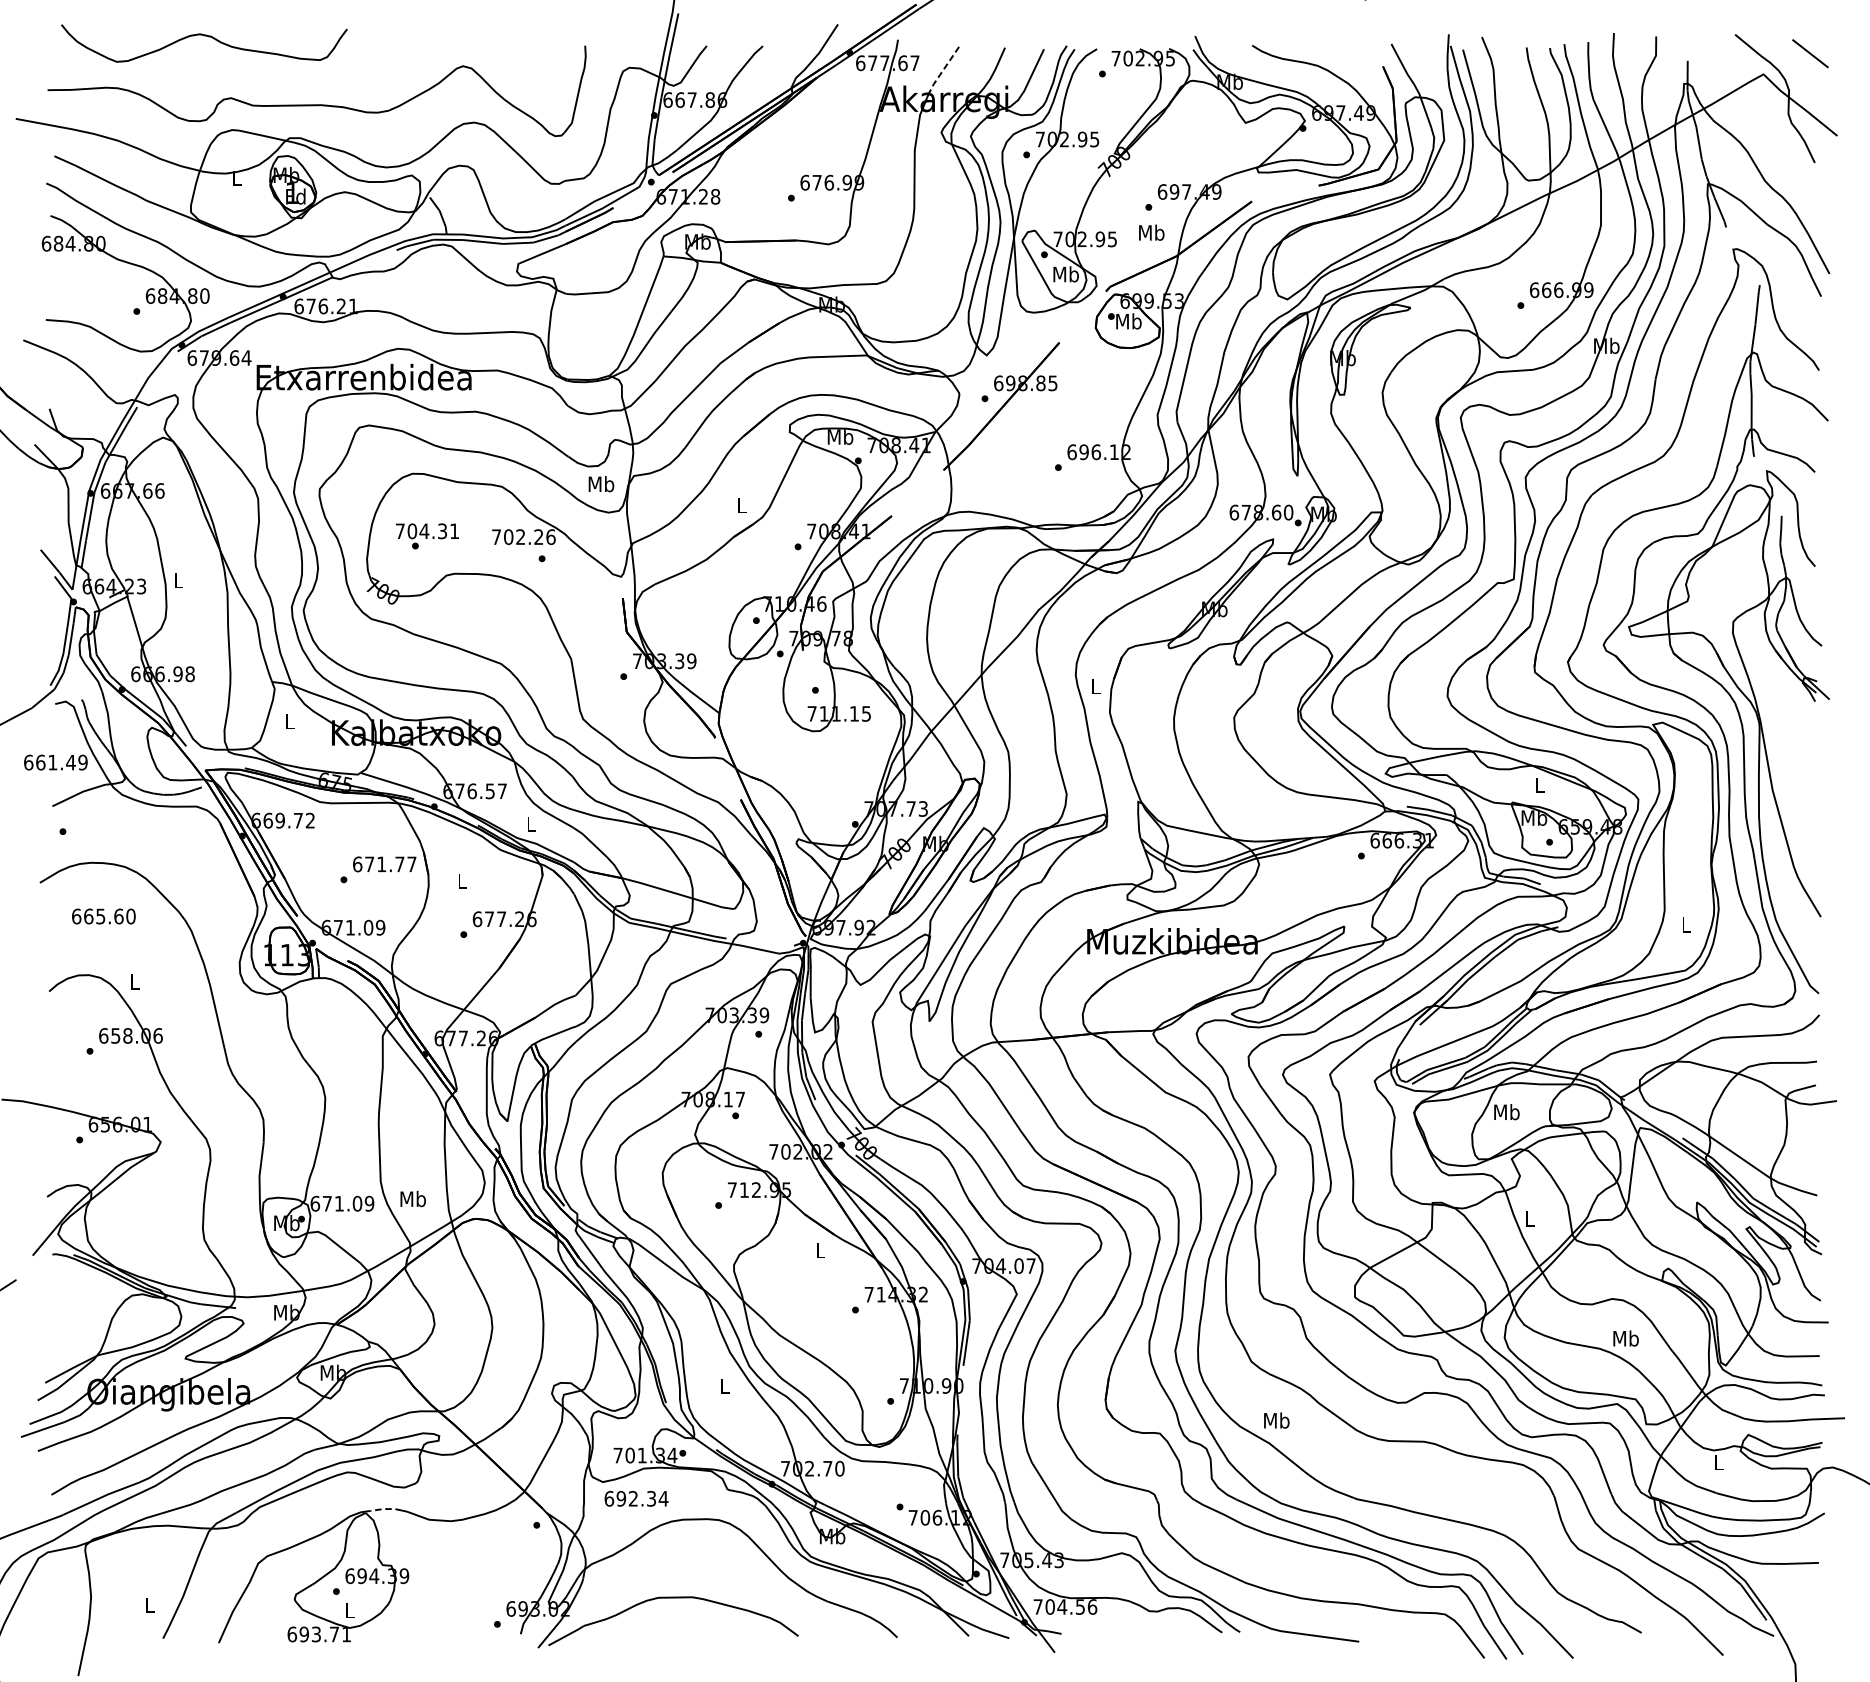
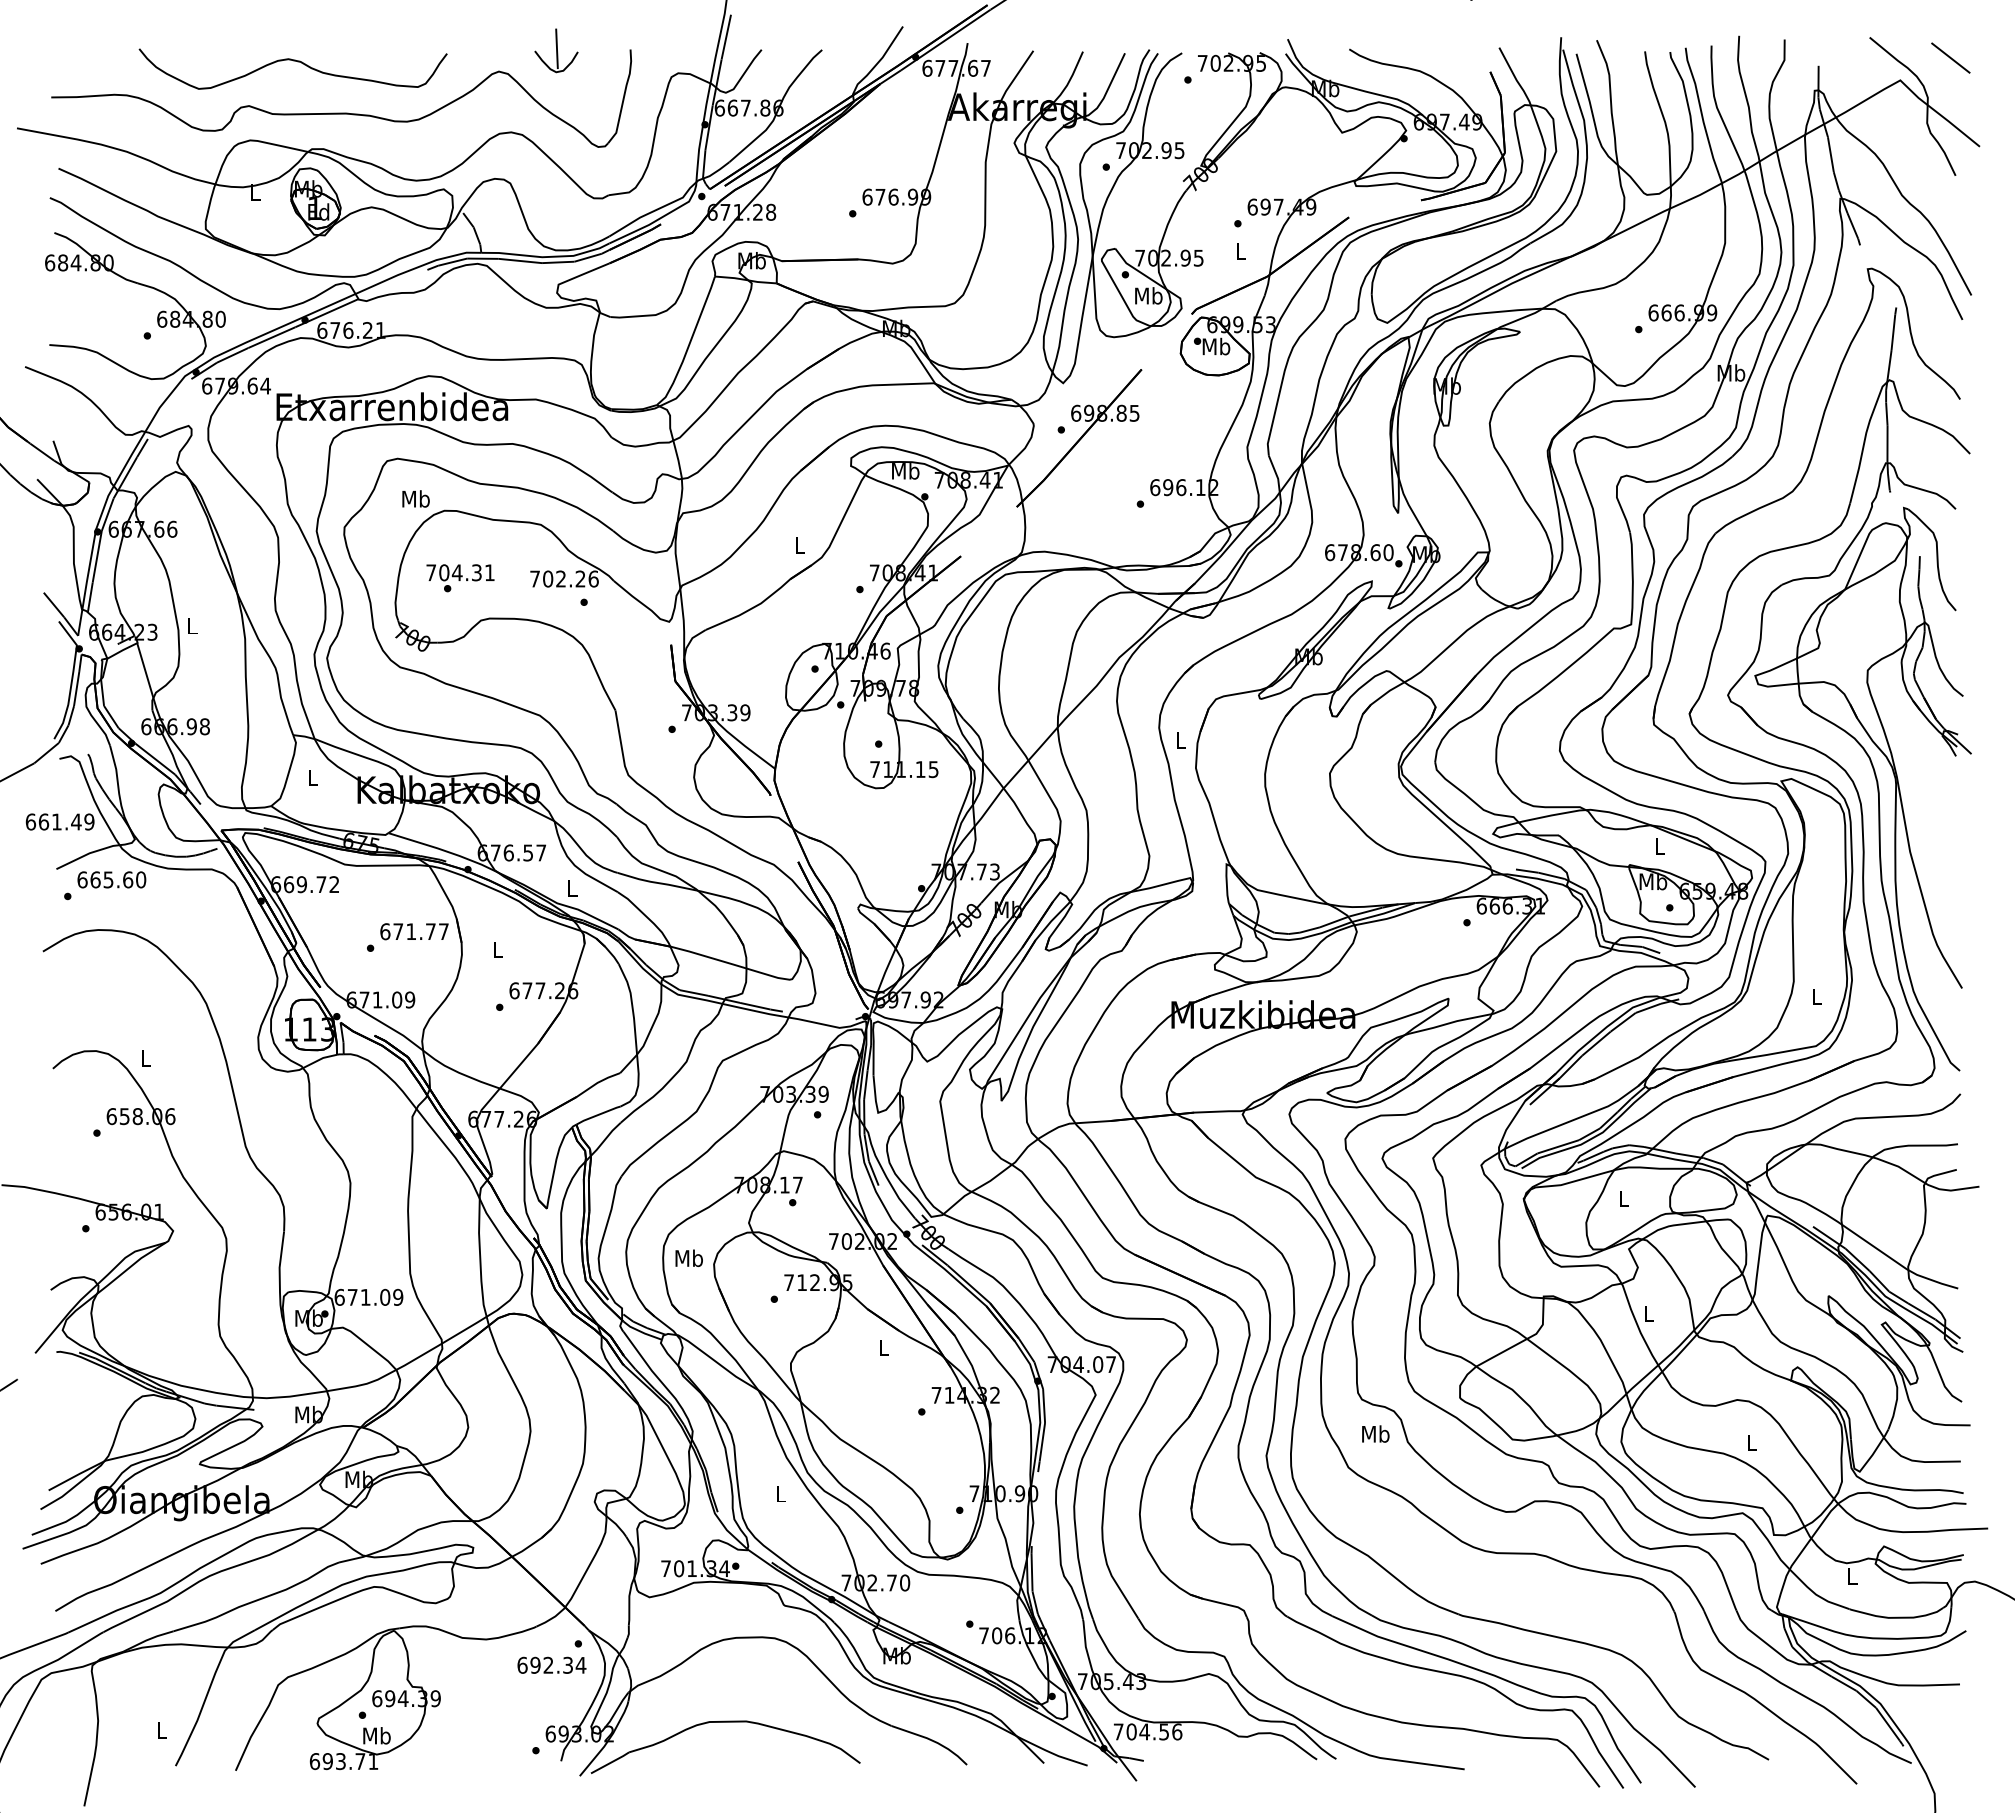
curve: (204, 36) -> (293, 61), moved
part: (516, 46) -> (556, 50), added
line: (942, 71) -> (1015, 77), dashed -> solid
text: (1151, 232) -> (1240, 250), Mb -> L
text: (600, 483) -> (415, 498), moved
text: (103, 916) -> (111, 879), moved
text: (1506, 1111) -> (1623, 1198), Mb -> L
text: (412, 1198) -> (688, 1257), moved
text: (1625, 1338) -> (1751, 1442), Mb -> L
text: (1276, 1420) -> (1375, 1433), moved
text: (636, 1498) -> (551, 1664), moved
line: (386, 1509) -> (416, 1626), dashed -> solid
text: (349, 1610) -> (376, 1735), L -> Mb

